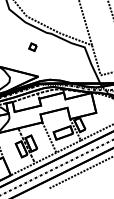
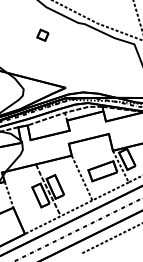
part: (32, 46) -> (42, 34), moved

